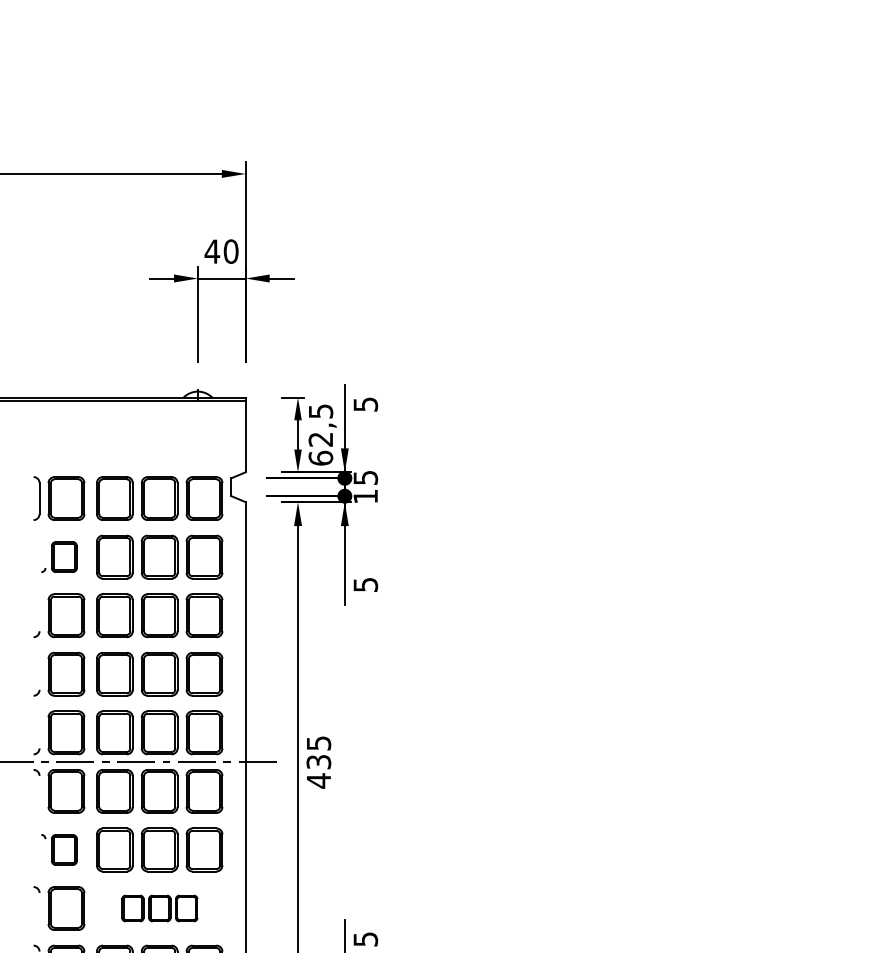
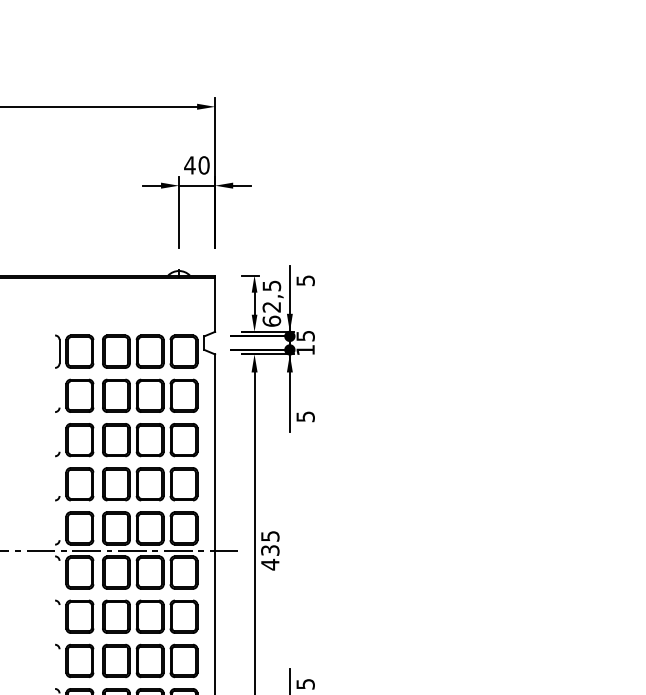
part: (59, 556) -> (74, 395), size x1.43
part: (59, 849) -> (74, 616), size x1.43
part: (159, 908) -> (150, 660), size x1.67

